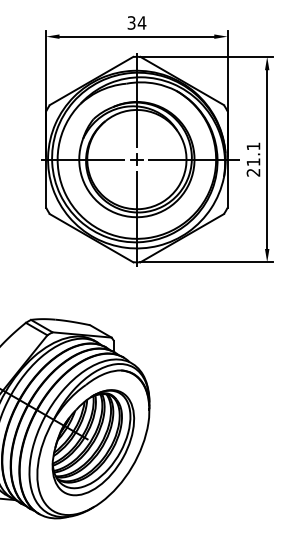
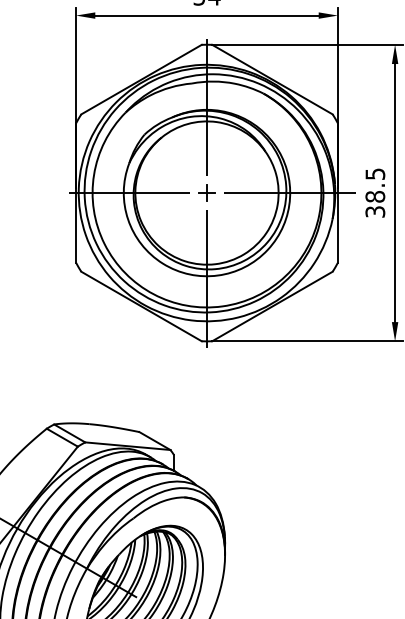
text: (253, 159) -> (375, 192), 21.1 -> 38.5

